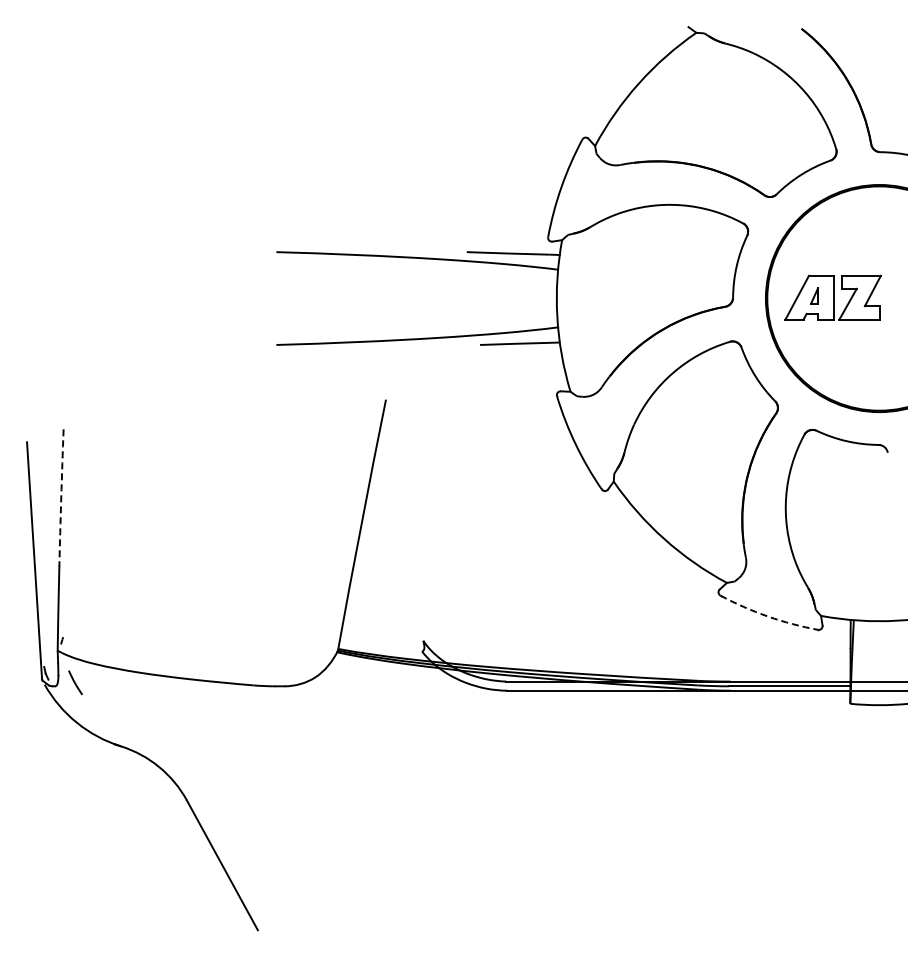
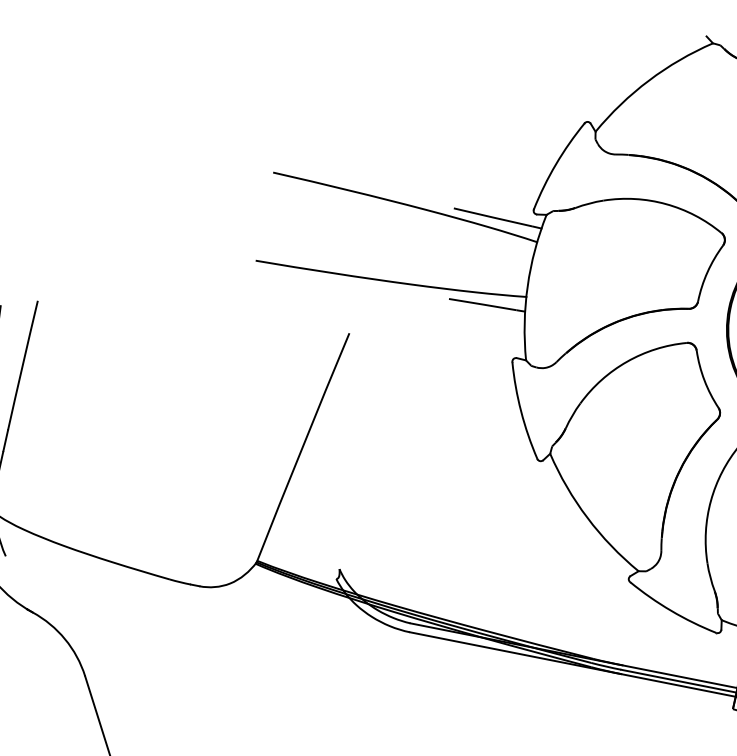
arc: (61, 498) -> (22, 366), dashed -> solid
arc: (768, 616) -> (671, 610), dashed -> solid

